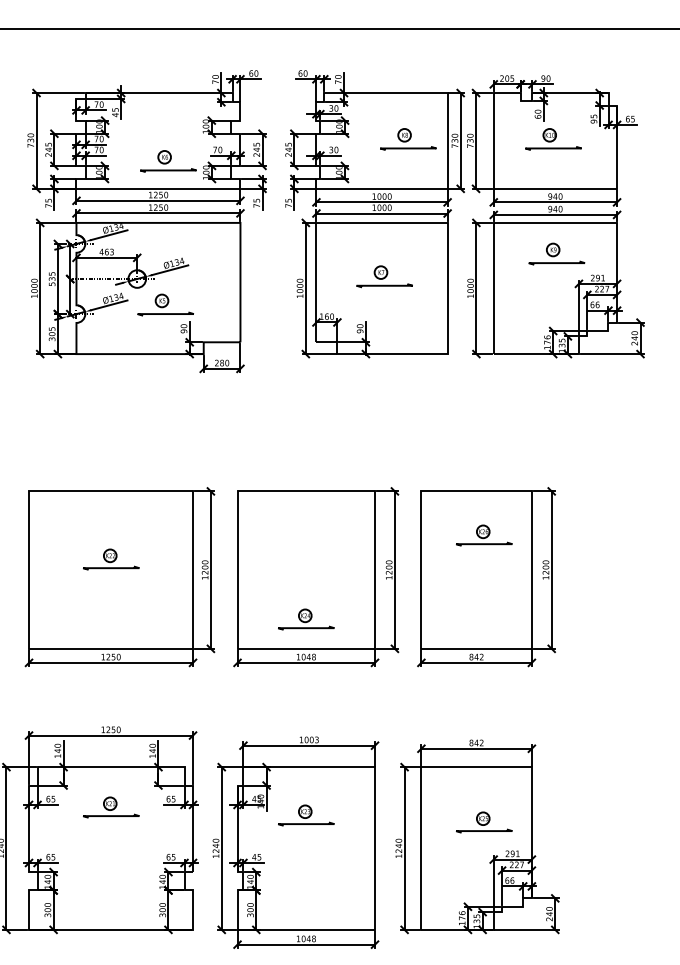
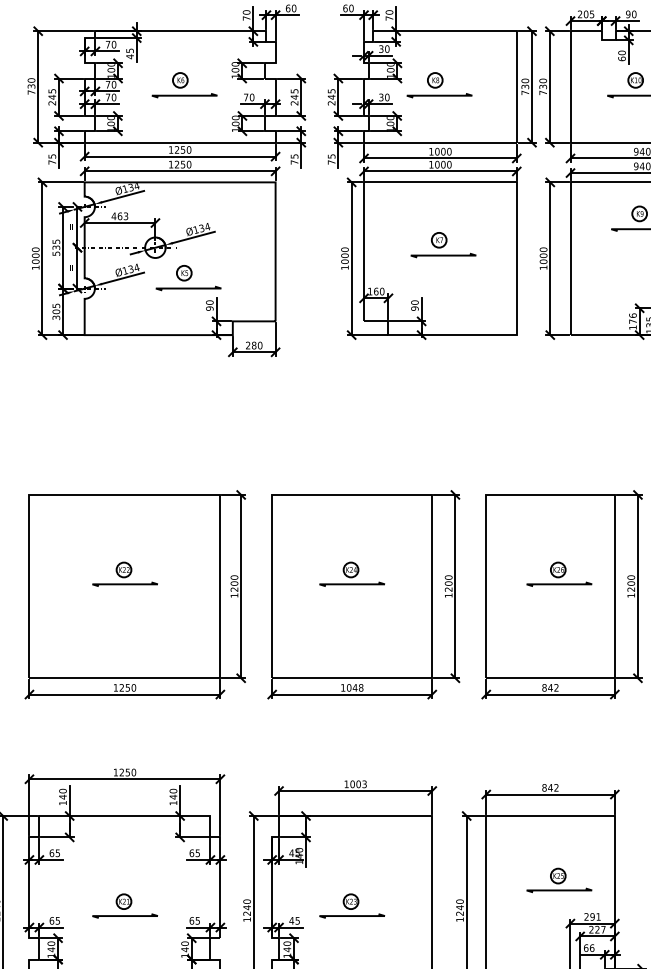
part: (408, 139) -> (439, 85), moved
part: (168, 161) -> (184, 85), moved
part: (484, 535) -> (559, 574), moved
part: (306, 619) -> (352, 574), moved
part: (111, 807) -> (125, 906), moved
part: (306, 815) -> (352, 906), moved

